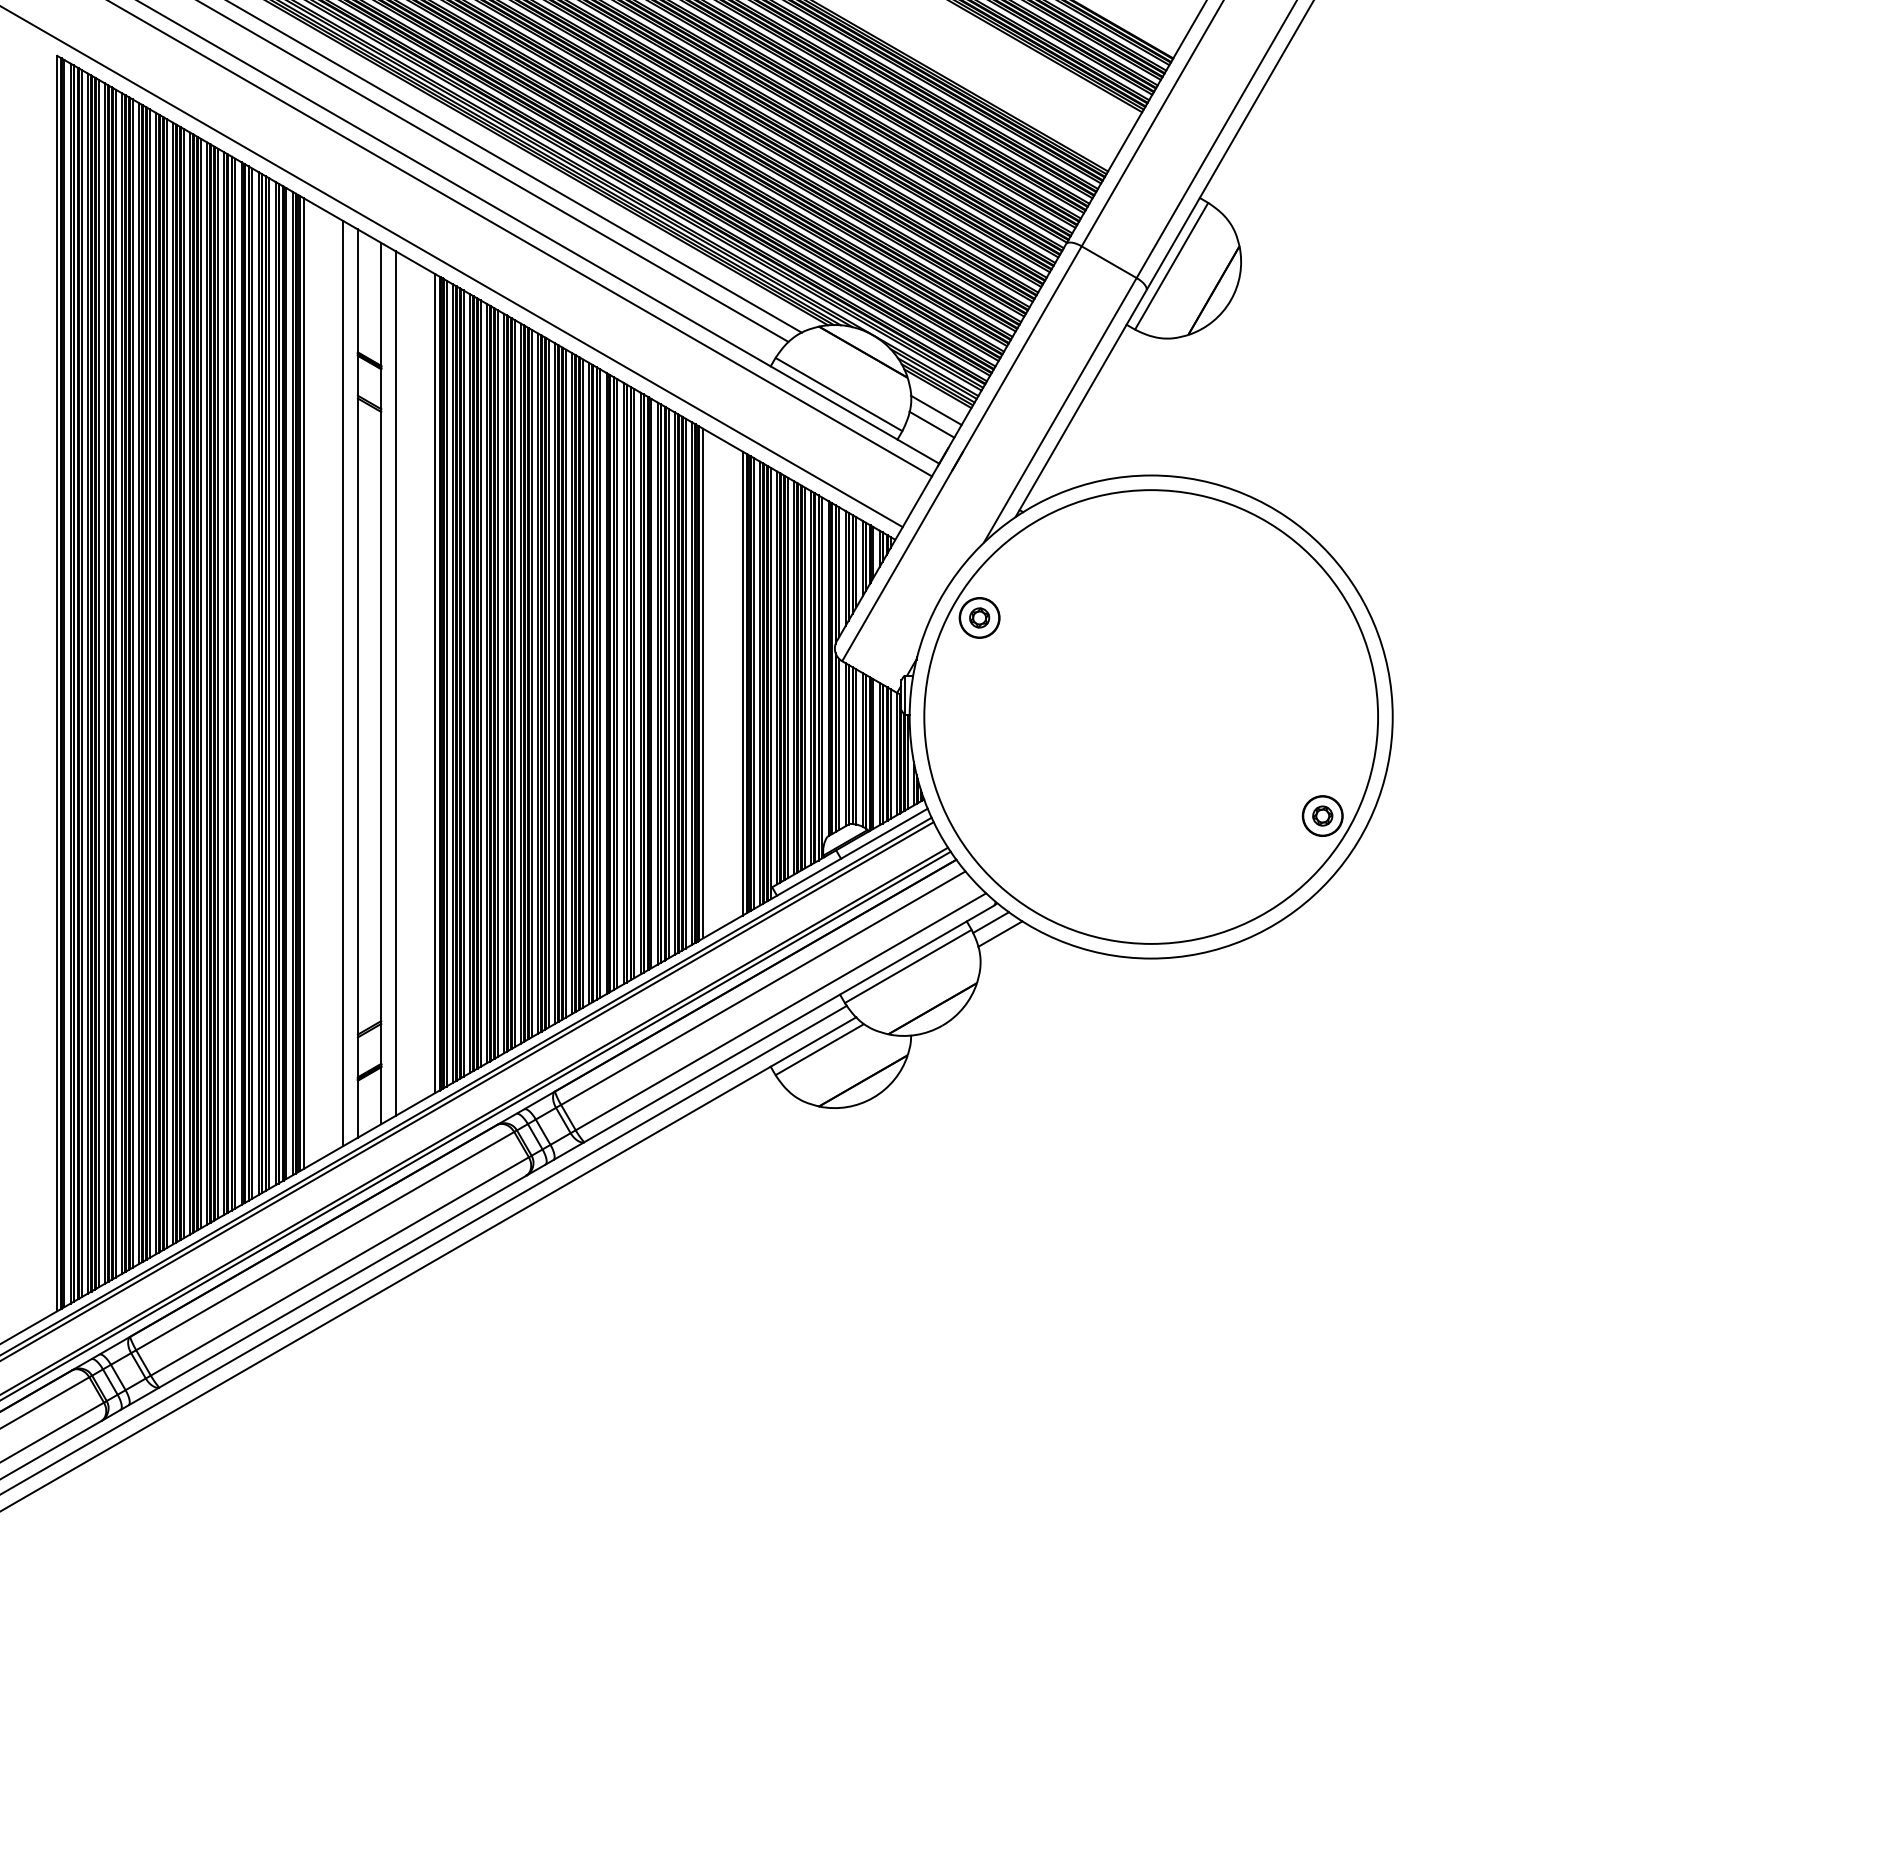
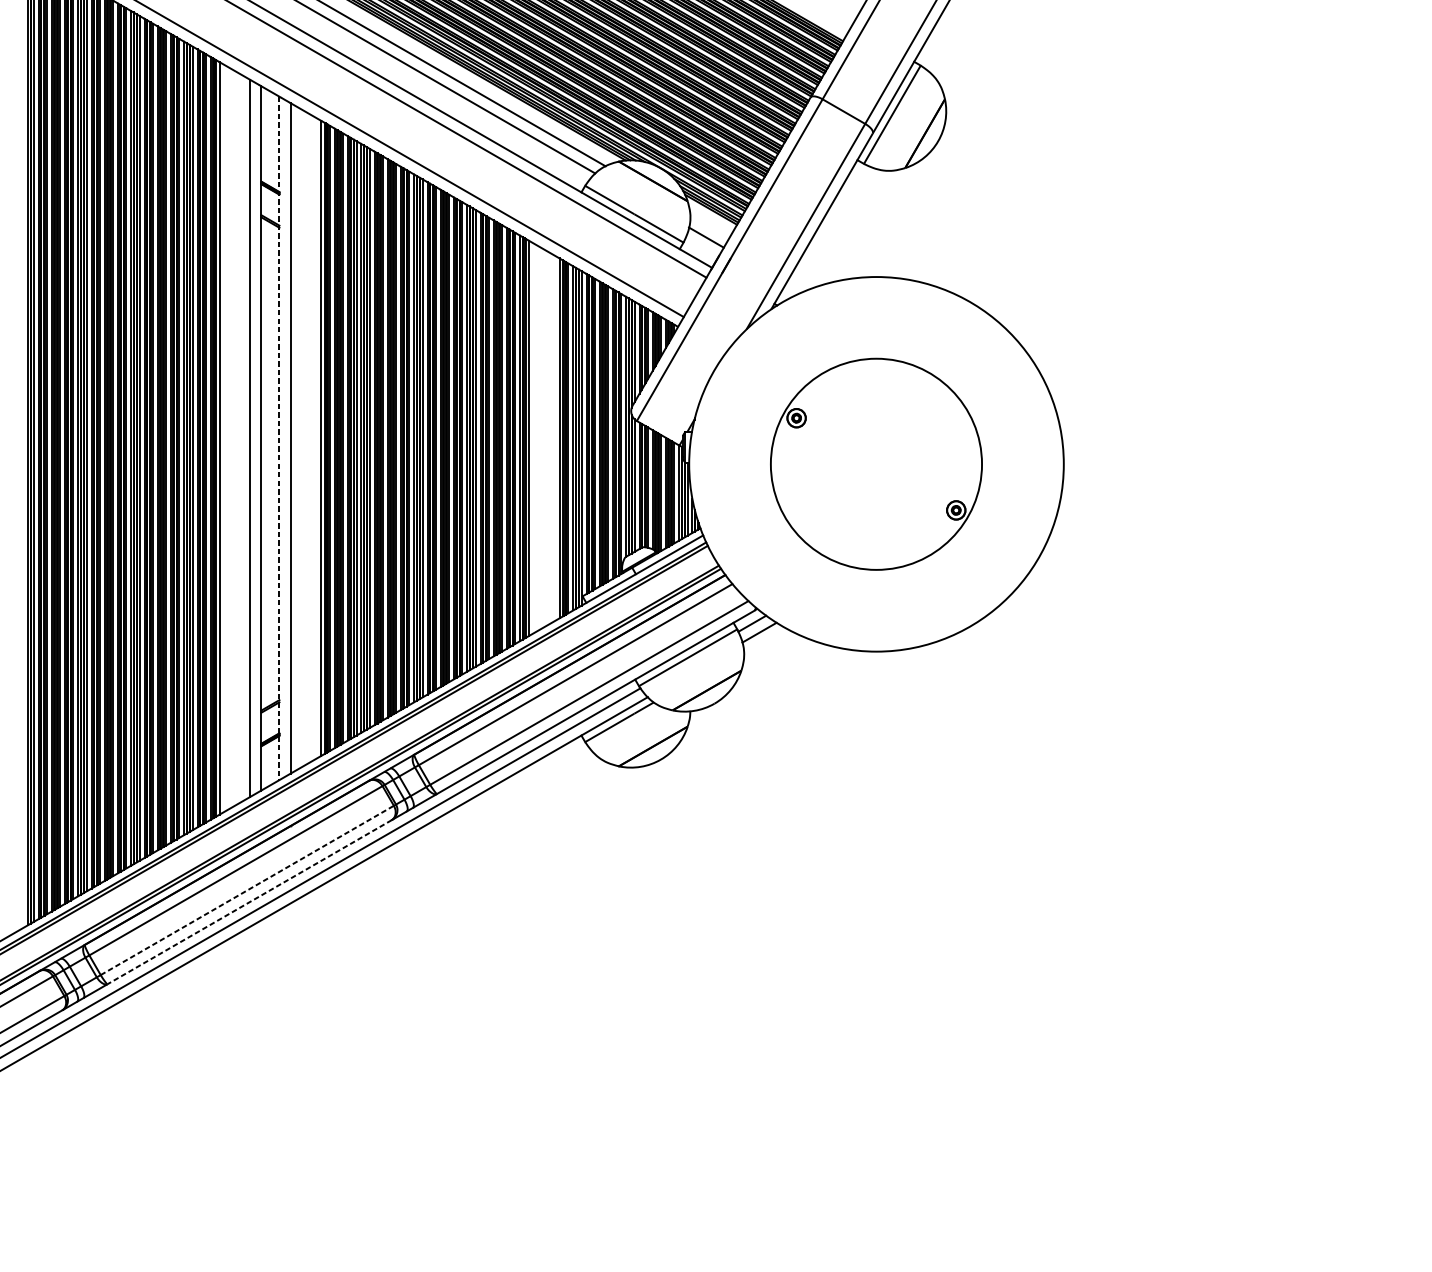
line: (935, 410) -> (709, 226), removed
line: (381, 683) -> (279, 438), solid -> dashed
part: (1150, 716) -> (875, 463), size x0.6
line: (340, 1266) -> (247, 890), solid -> dashed
line: (342, 1281) -> (249, 902), solid -> dashed

